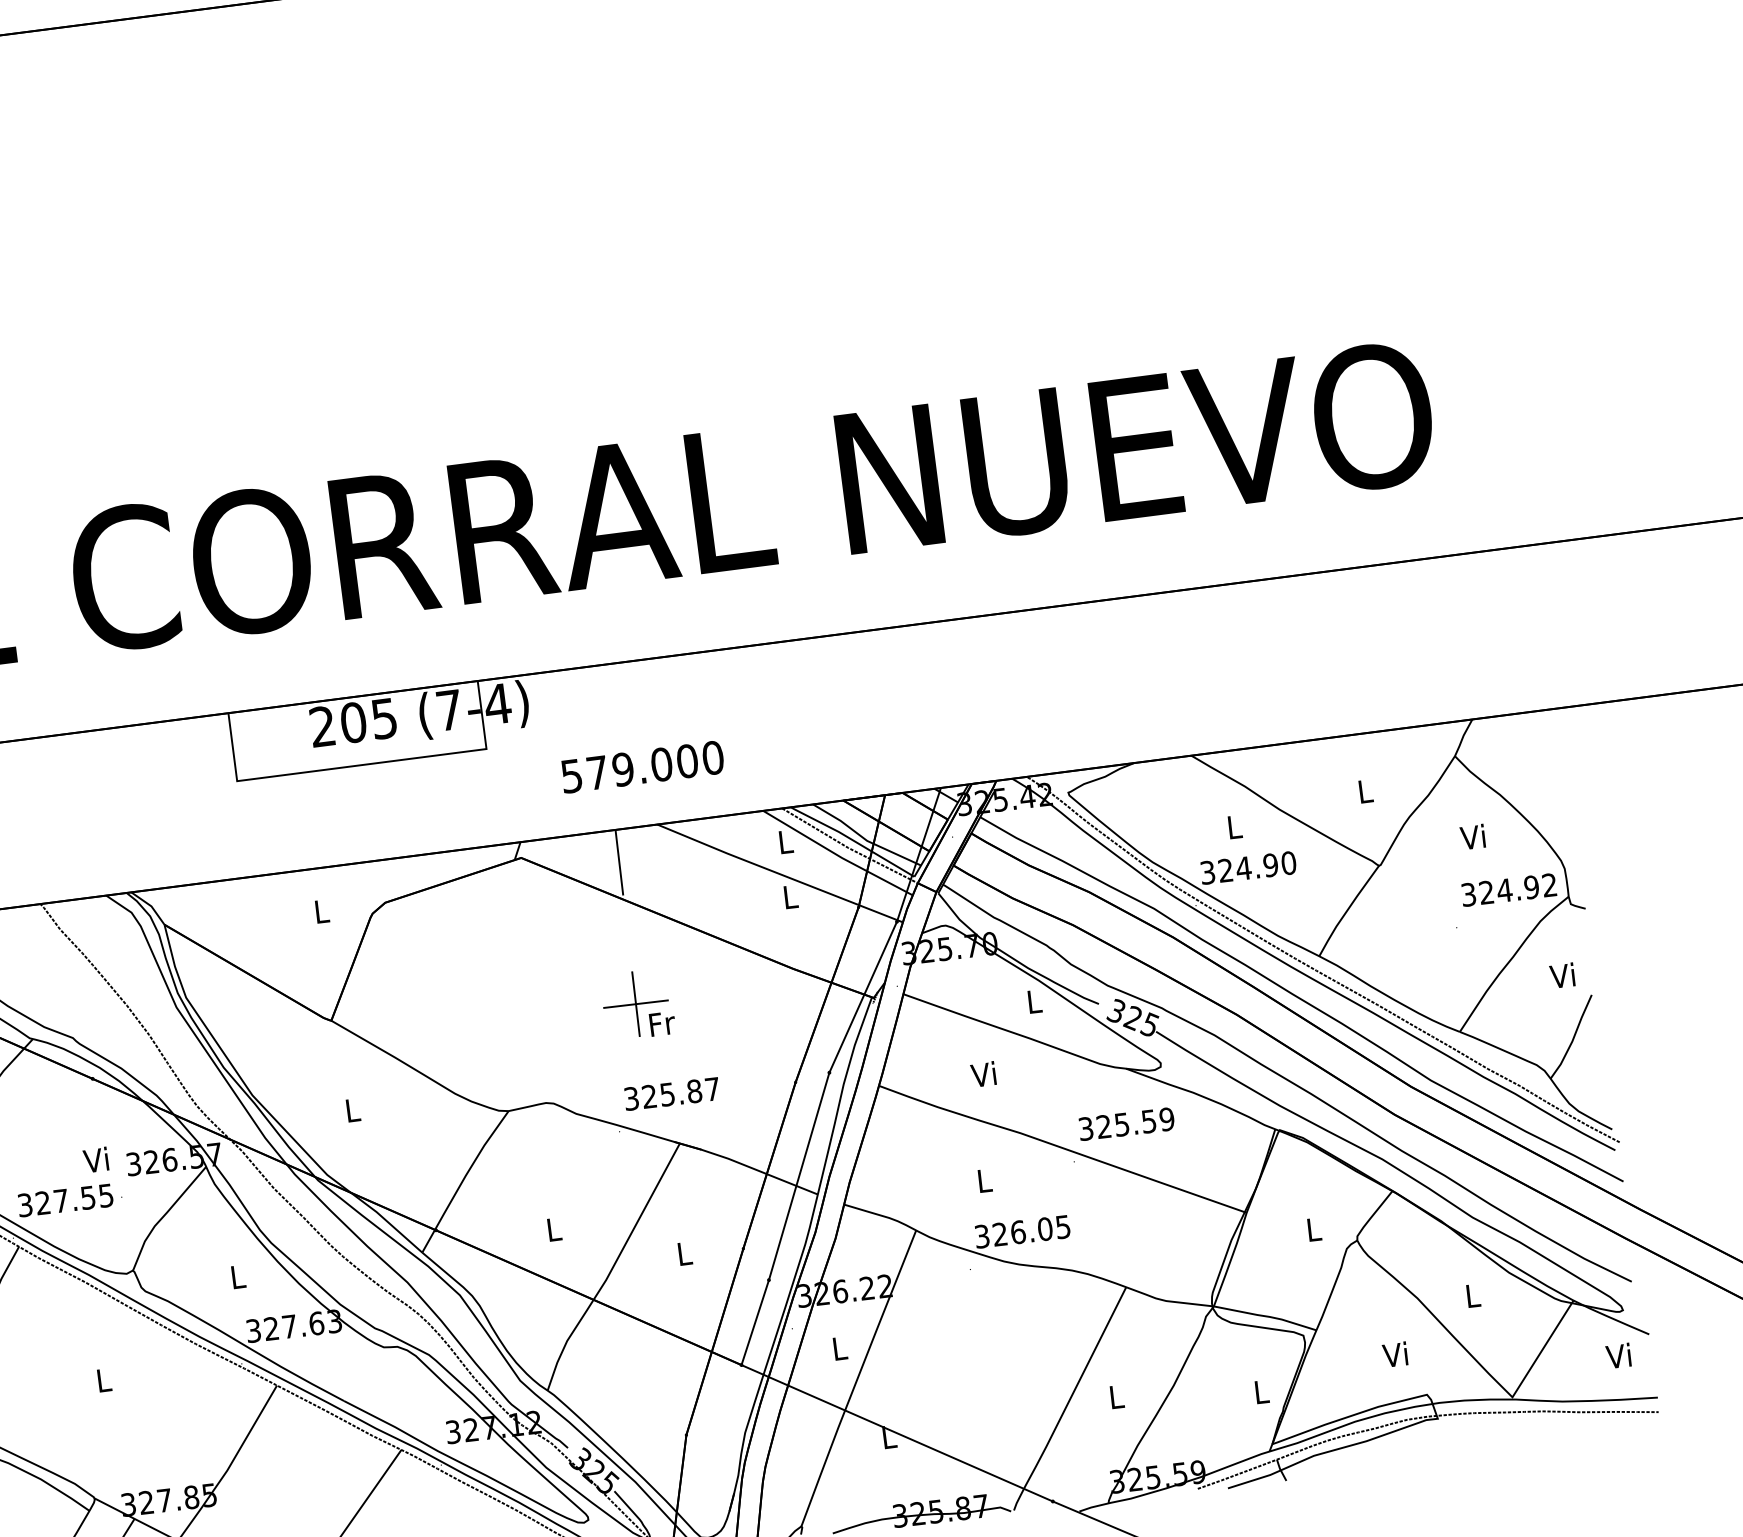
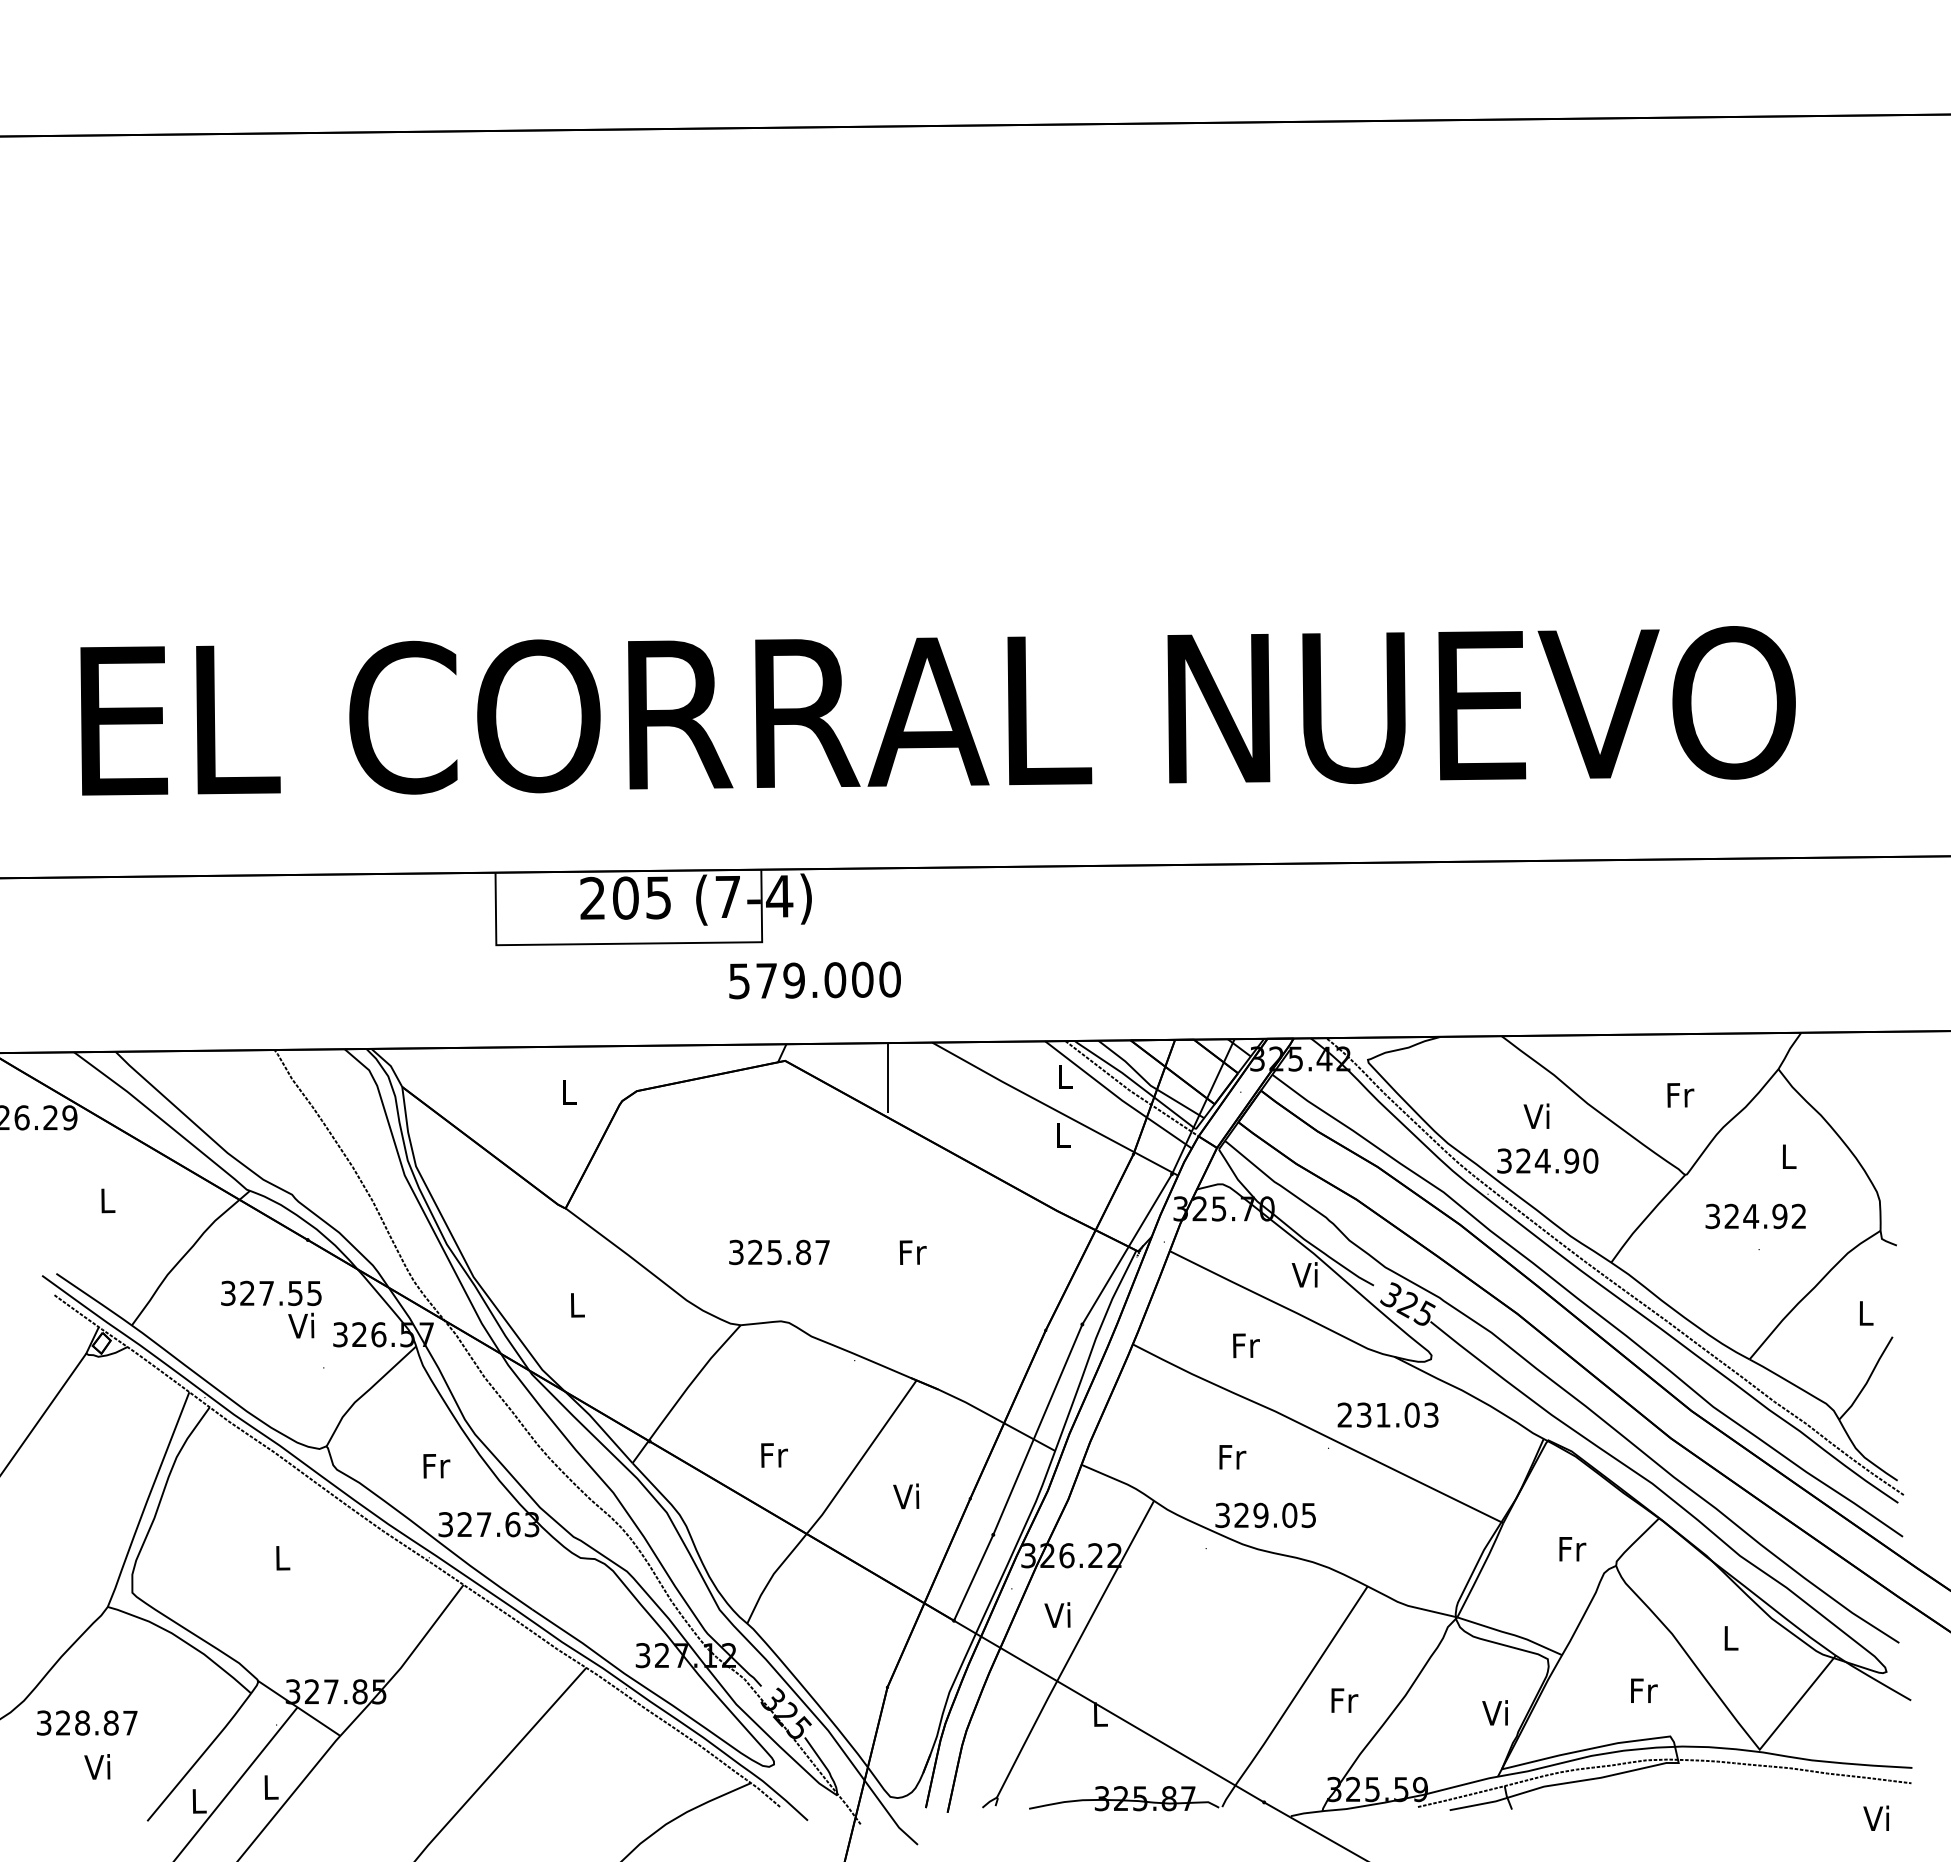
text: (642, 767) -> (814, 980), moved
text: (1365, 791) -> (1680, 1095), L -> Fr
text: (1232, 826) -> (1536, 1115), L -> Vi
text: (1472, 836) -> (1786, 1155), Vi -> L
text: (1508, 890) -> (1755, 1216), moved
text: (1561, 975) -> (1863, 1312), Vi -> L
text: (1032, 1001) -> (1304, 1274), L -> Vi
part: (635, 1004) -> (887, 1228), removed
text: (984, 1074) -> (1245, 1345), Vi -> Fr
text: (672, 1094) -> (779, 1252), moved
text: (1125, 1123) -> (1387, 1414), 325.59 -> 231.03
text: (985, 1181) -> (1232, 1457), L -> Fr
text: (65, 1199) -> (271, 1292), moved
text: (554, 1229) -> (774, 1455), L -> Fr
text: (1314, 1229) -> (1572, 1549), L -> Fr
text: (1017, 1232) -> (1260, 1515), 326.05 -> 329.05
text: (683, 1253) -> (906, 1496), L -> Vi
text: (238, 1277) -> (436, 1466), L -> Fr
text: (838, 1347) -> (1057, 1614), L -> Vi
text: (1396, 1353) -> (1643, 1689), Vi -> Fr
text: (1617, 1355) -> (1875, 1817), moved
text: (1259, 1391) -> (1494, 1712), L -> Vi
text: (1117, 1396) -> (1344, 1700), L -> Fr

